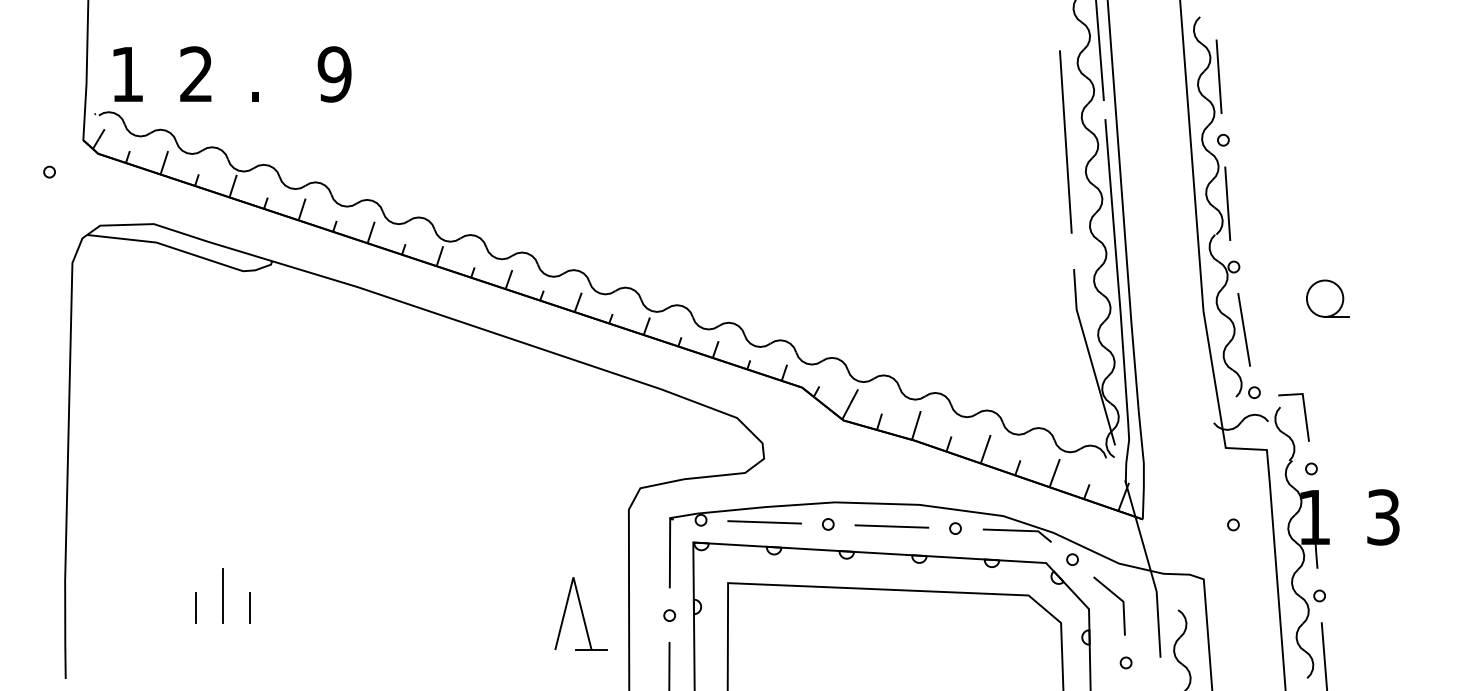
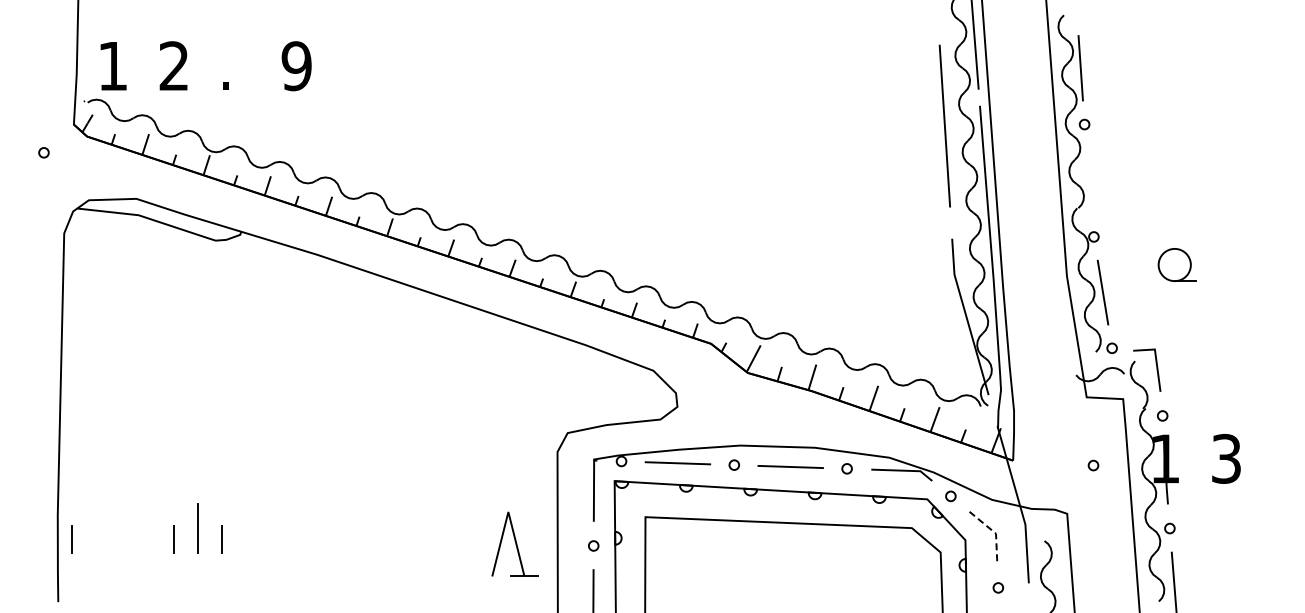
line: (1227, 203) -> (1088, 180), removed
line: (1122, 601) -> (995, 533), solid -> dashed
line: (80, 608) -> (71, 539), added

